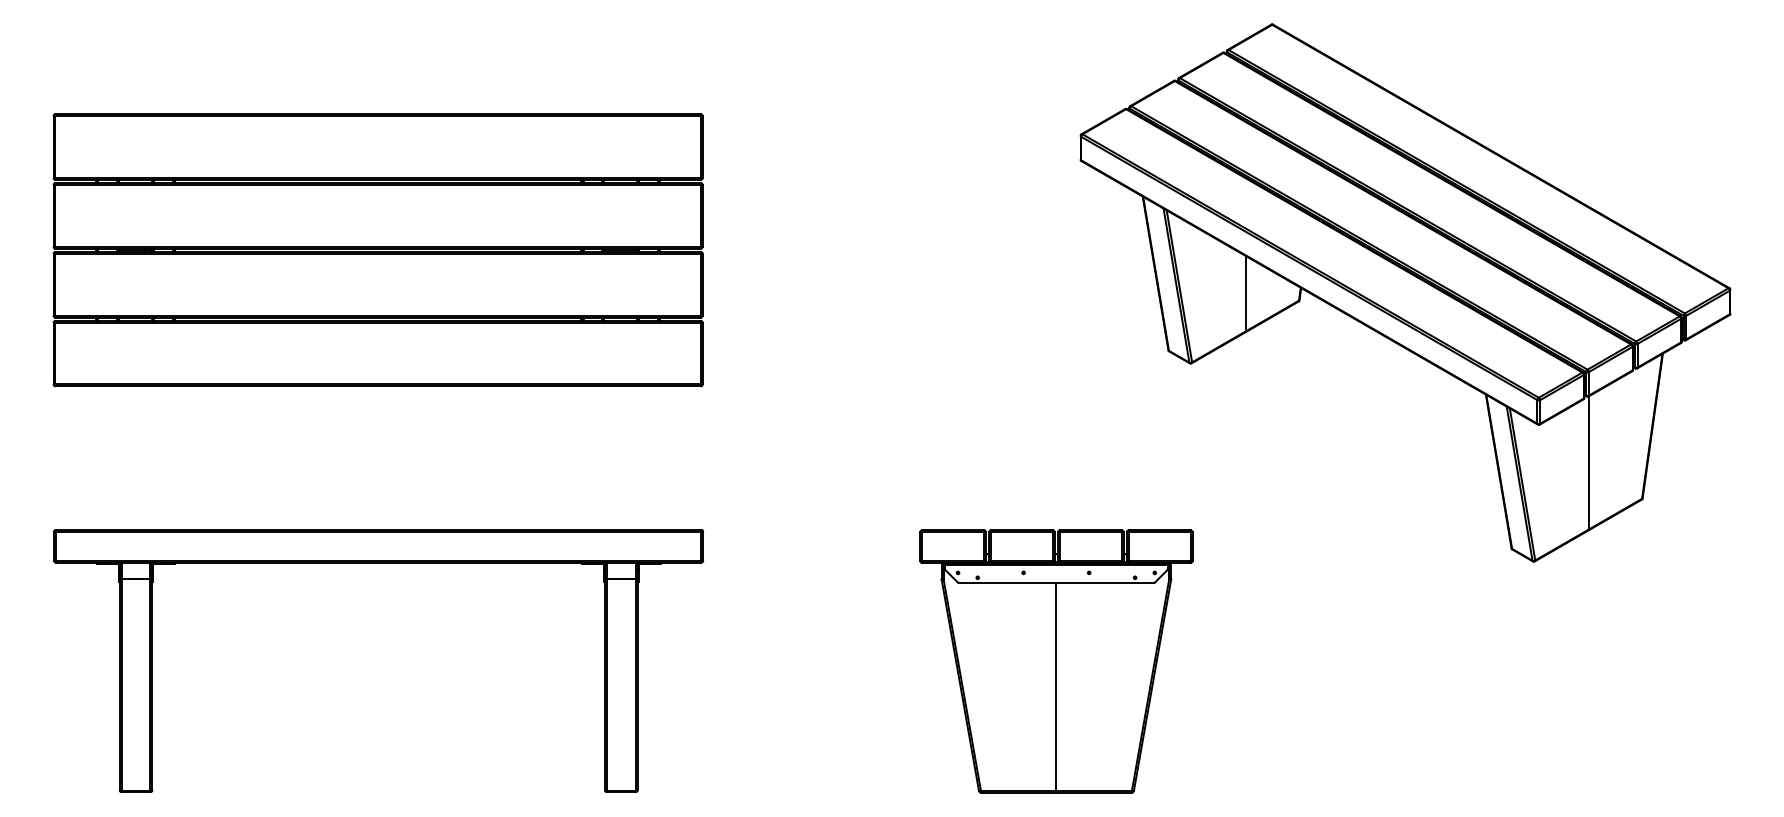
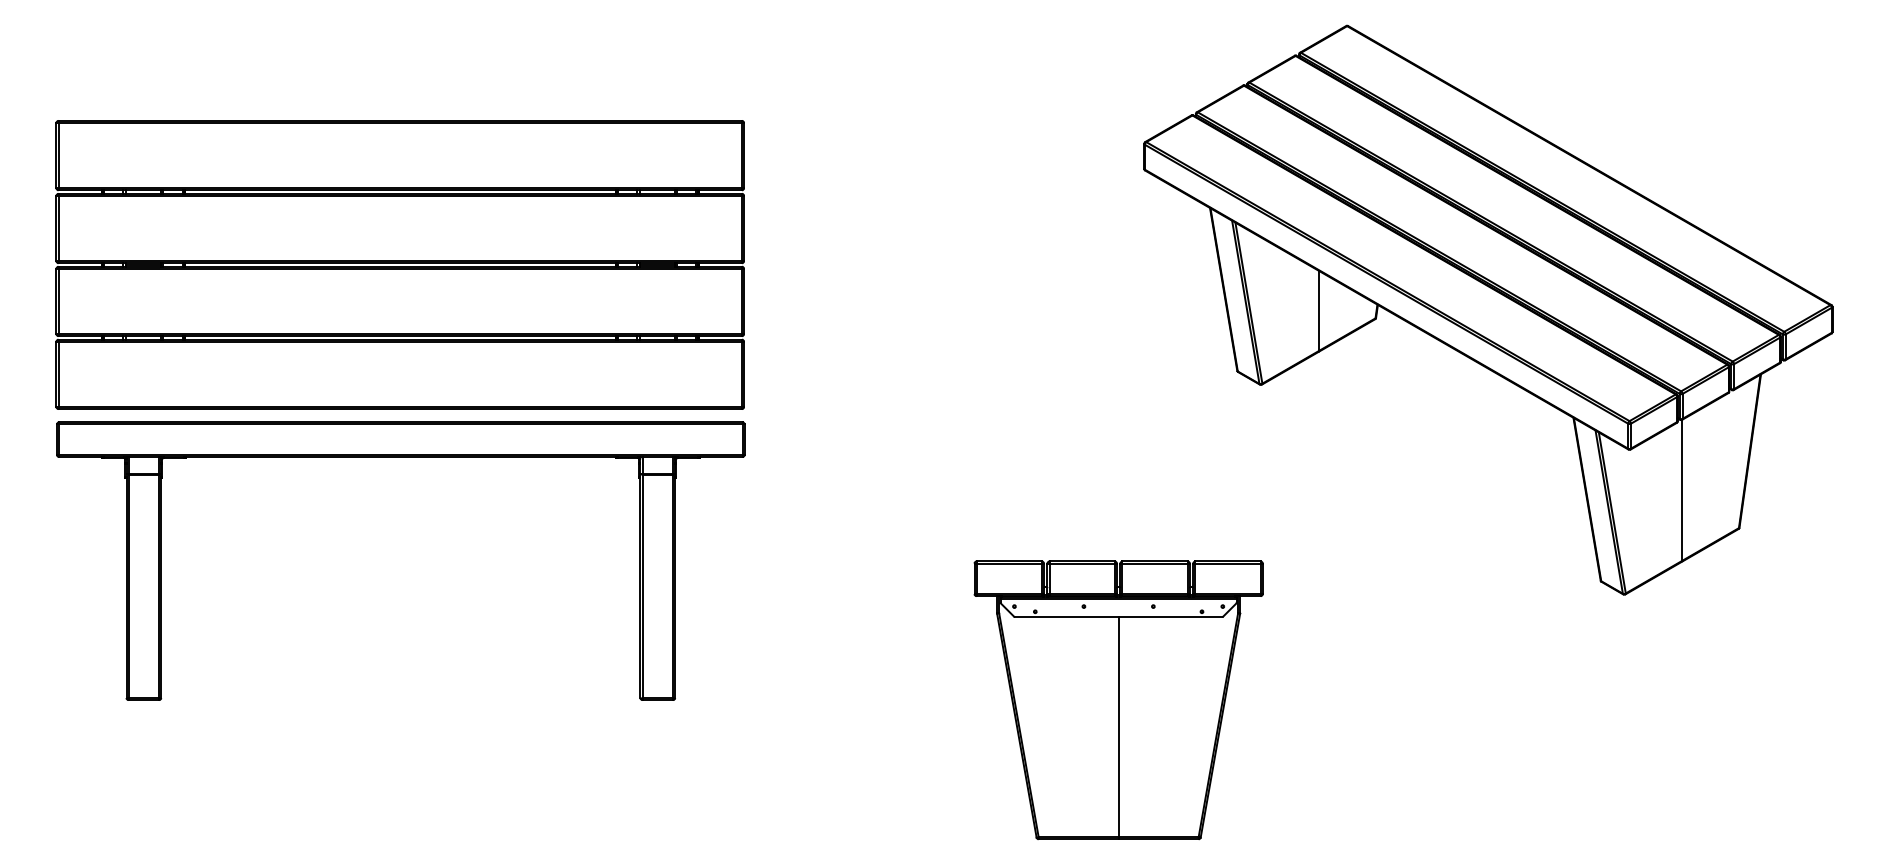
part: (378, 563) -> (400, 457), moved

